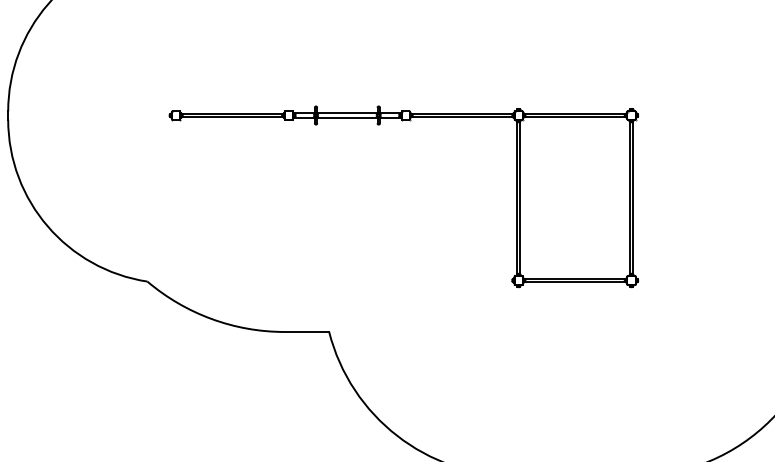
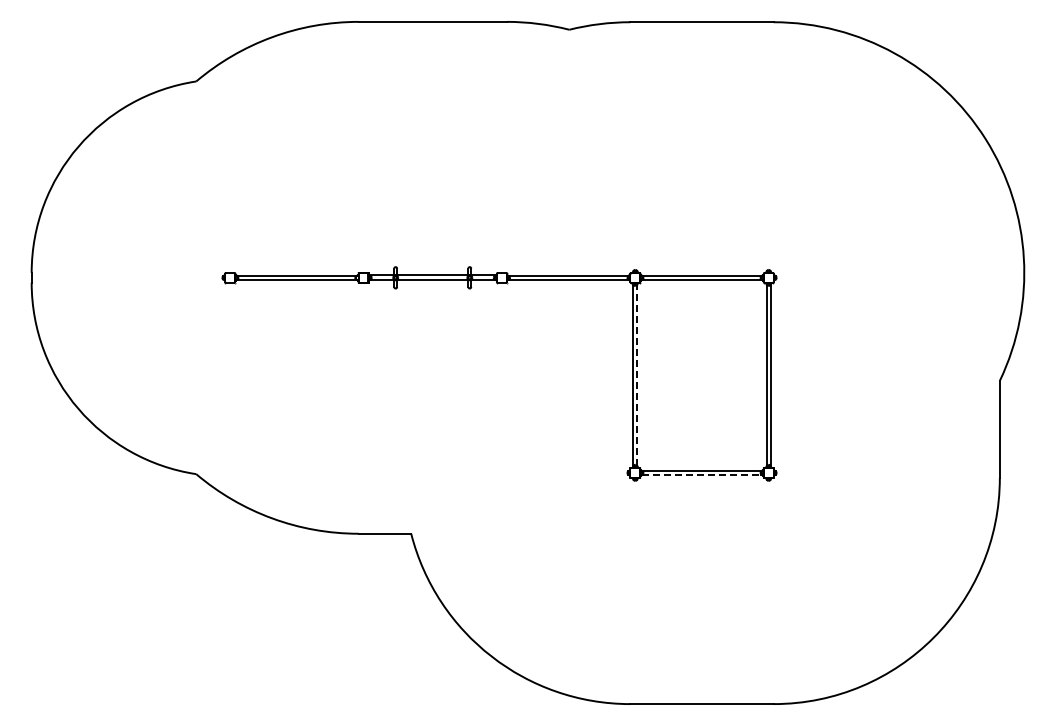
line: (520, 198) -> (637, 375), solid -> dashed
line: (575, 282) -> (702, 475), solid -> dashed

